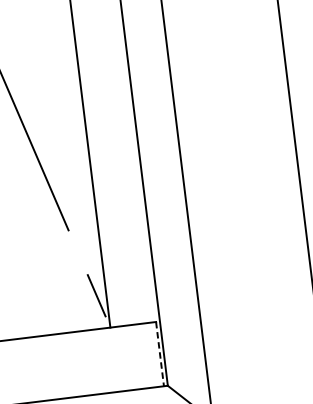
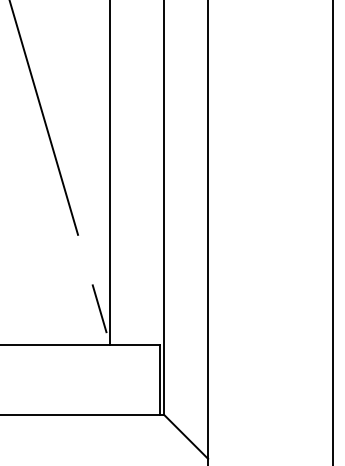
line: (159, 354) -> (159, 380), dashed -> solid

